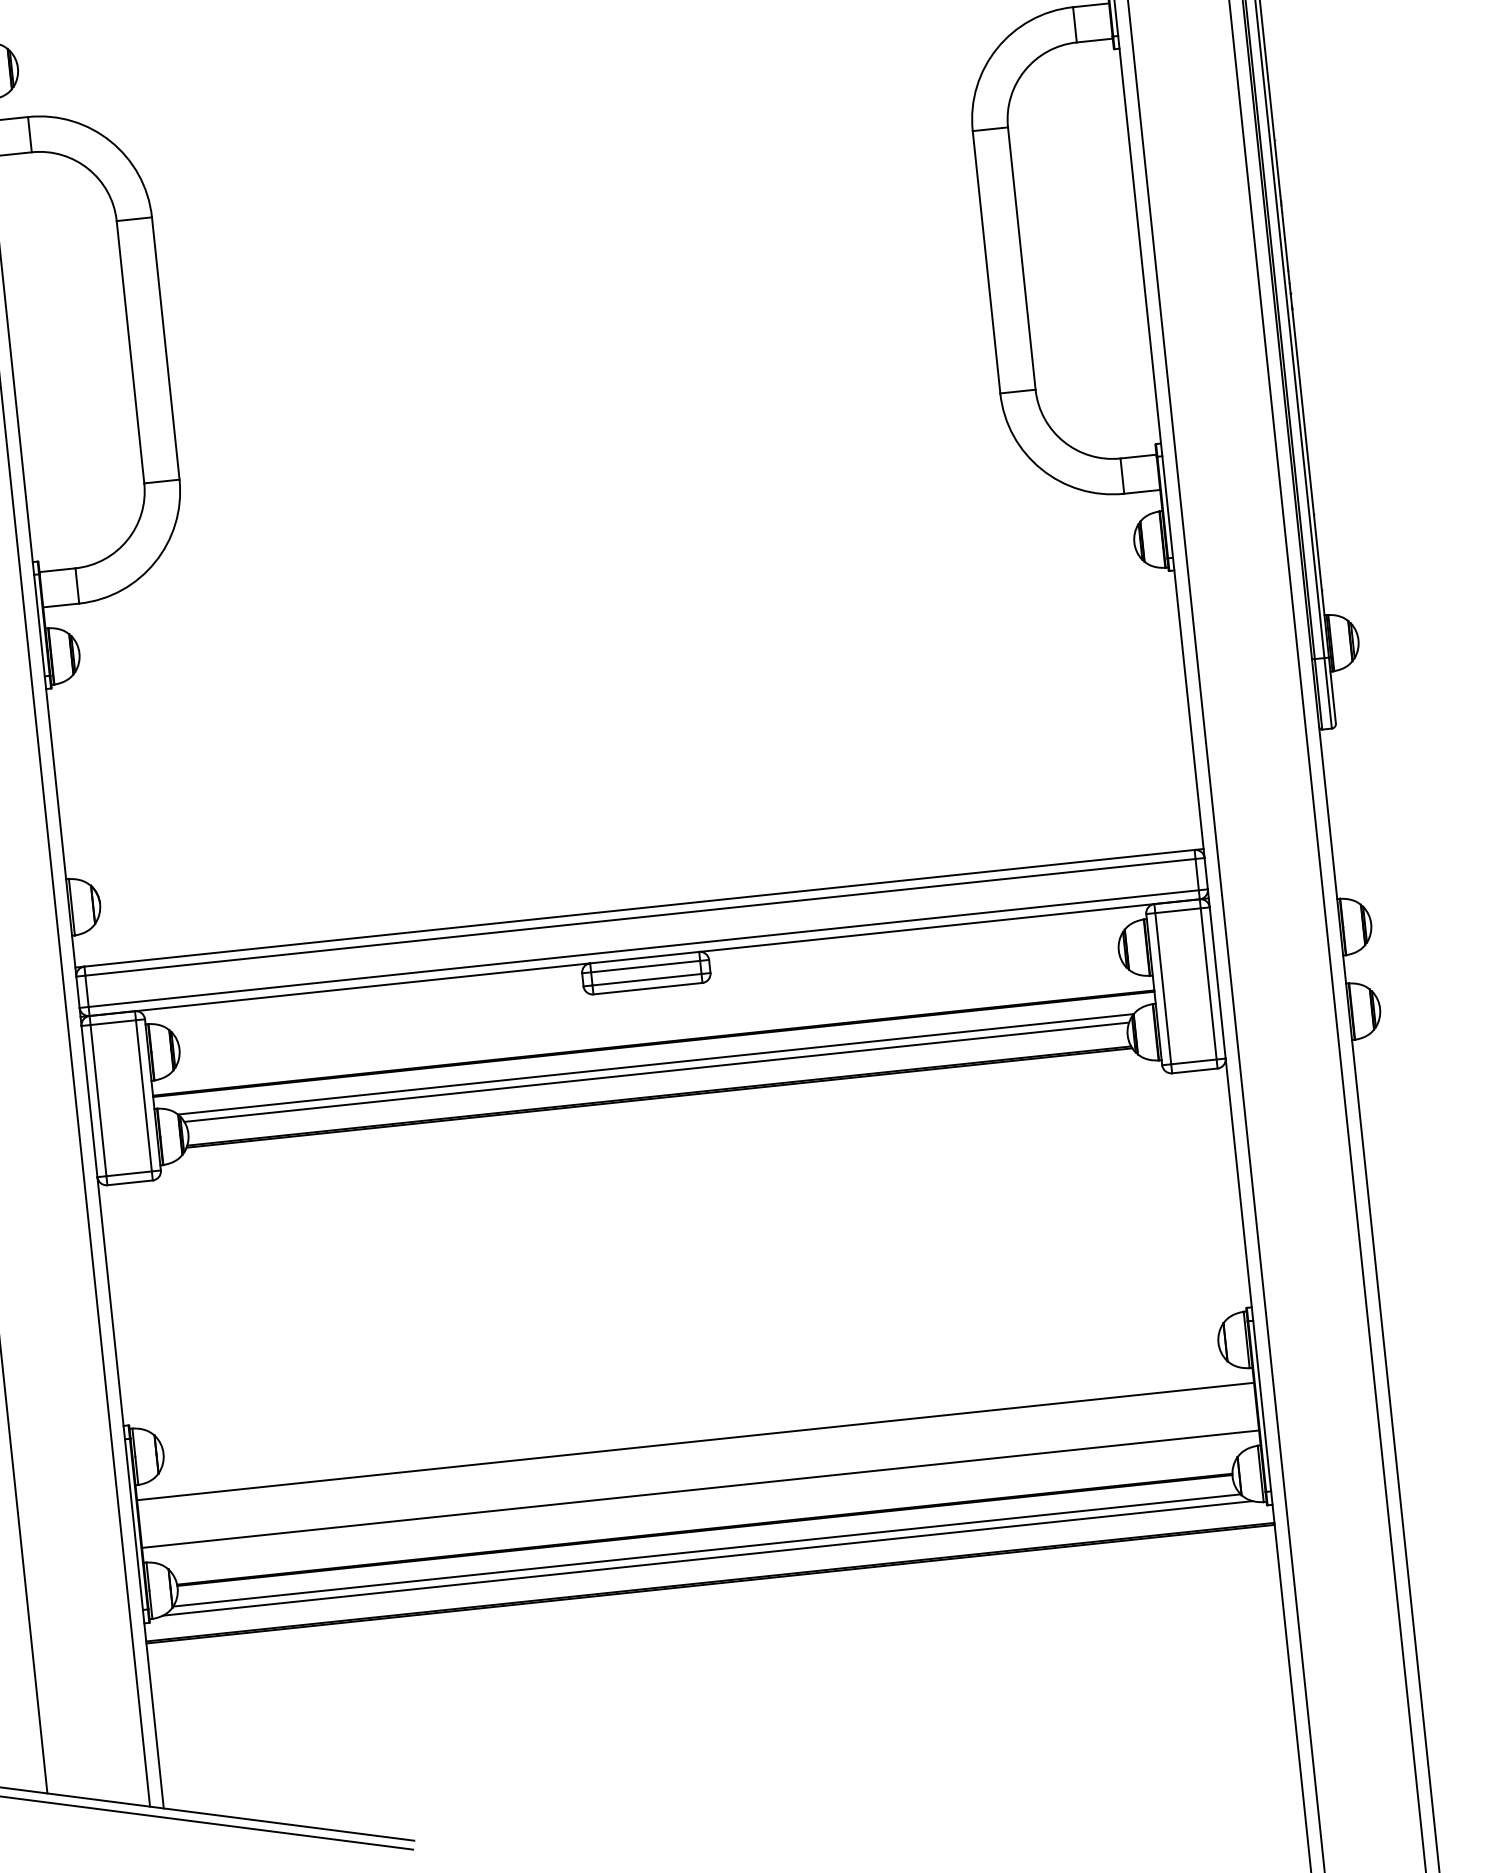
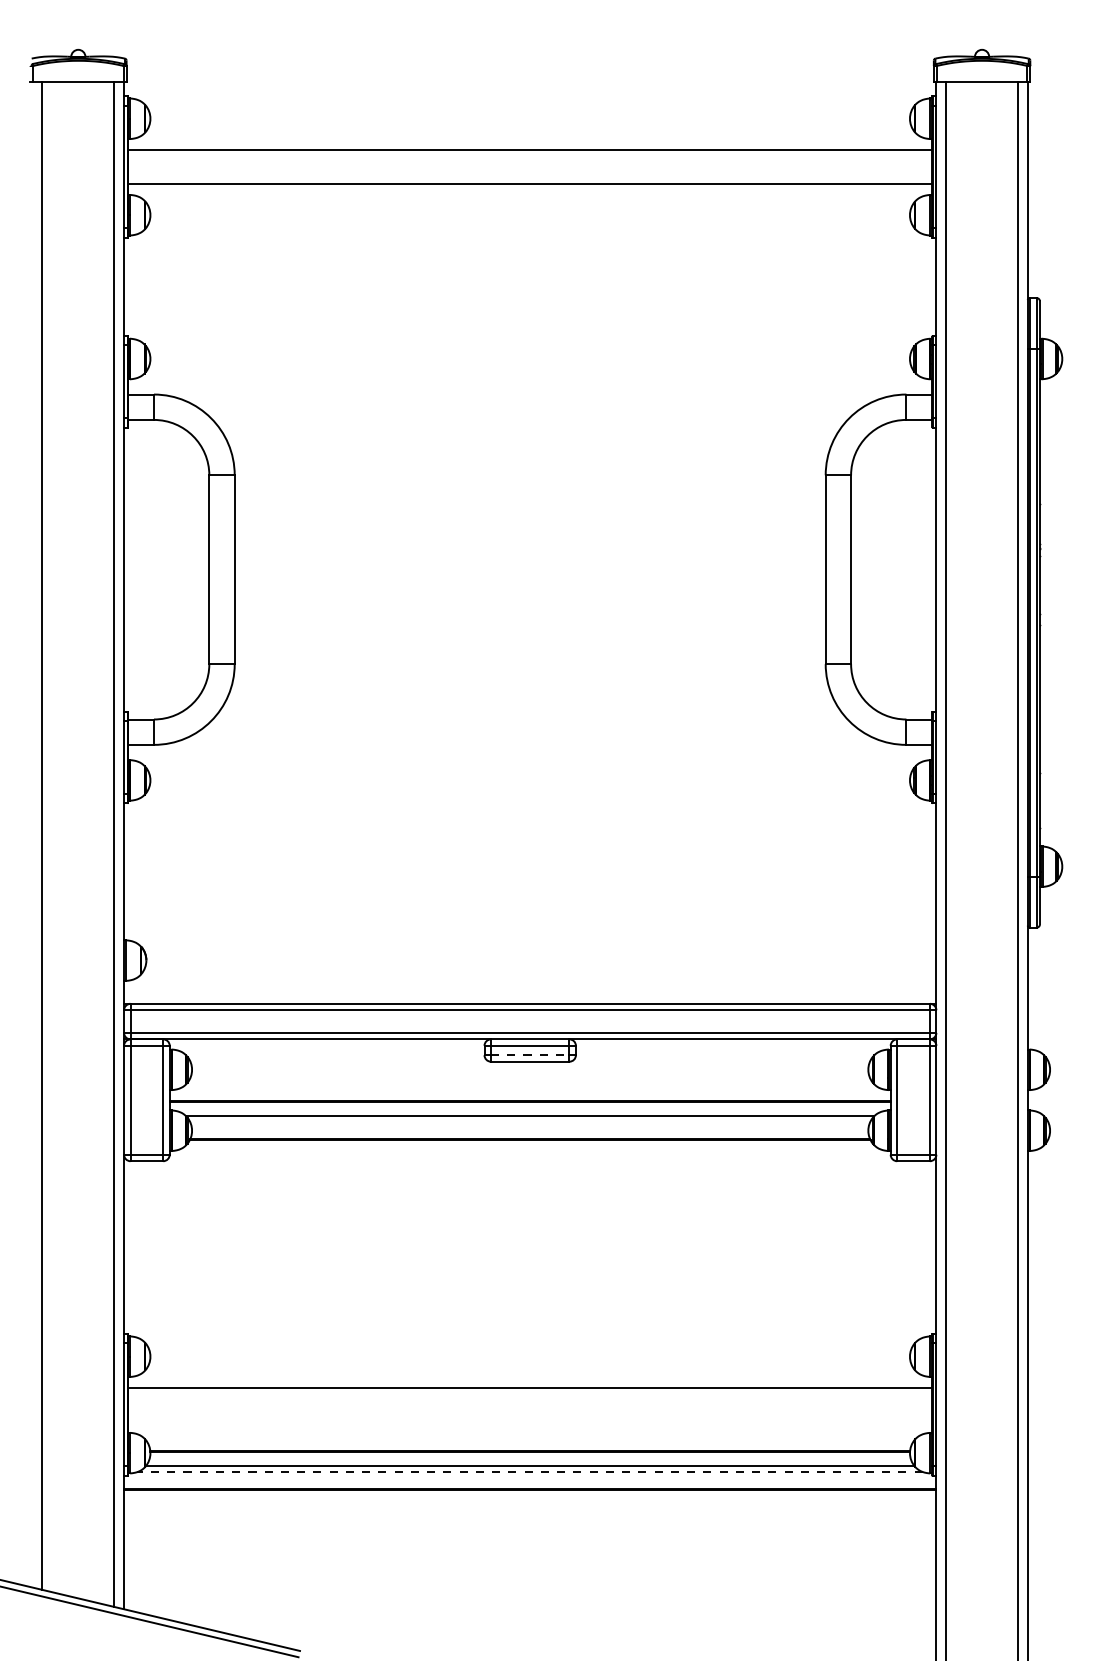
line: (647, 980) -> (530, 1055), solid -> dashed
line: (657, 1071) -> (530, 1121), removed
line: (701, 1489) -> (530, 1422), removed
line: (708, 1557) -> (530, 1471), solid -> dashed

